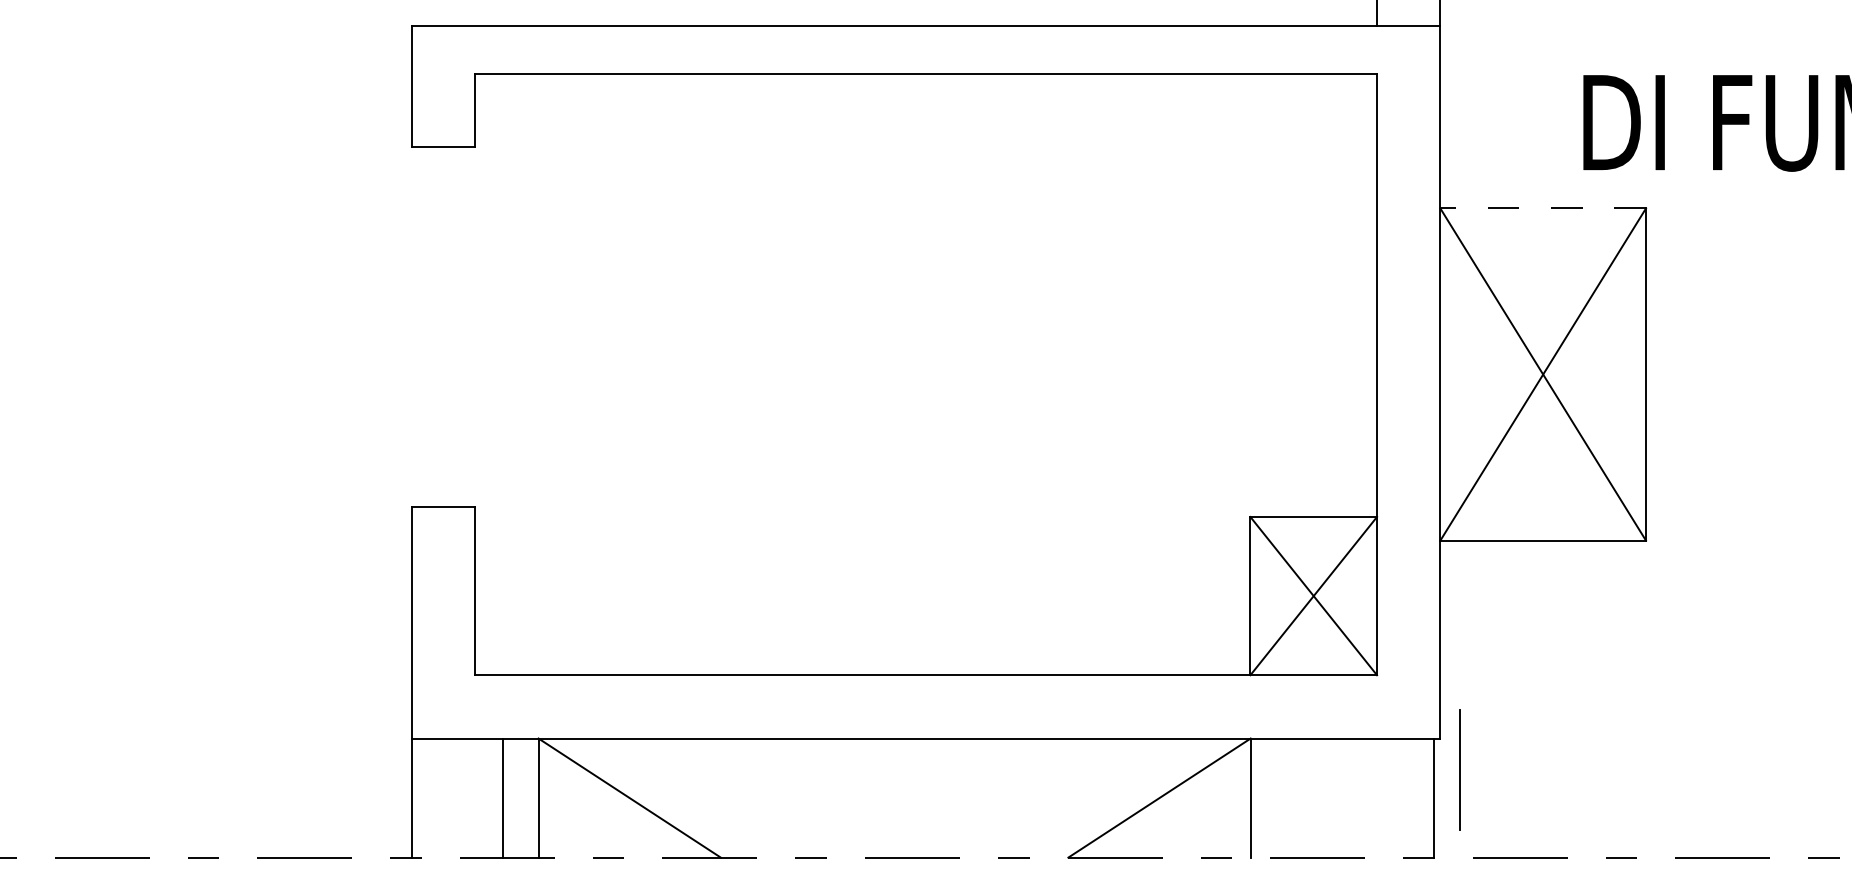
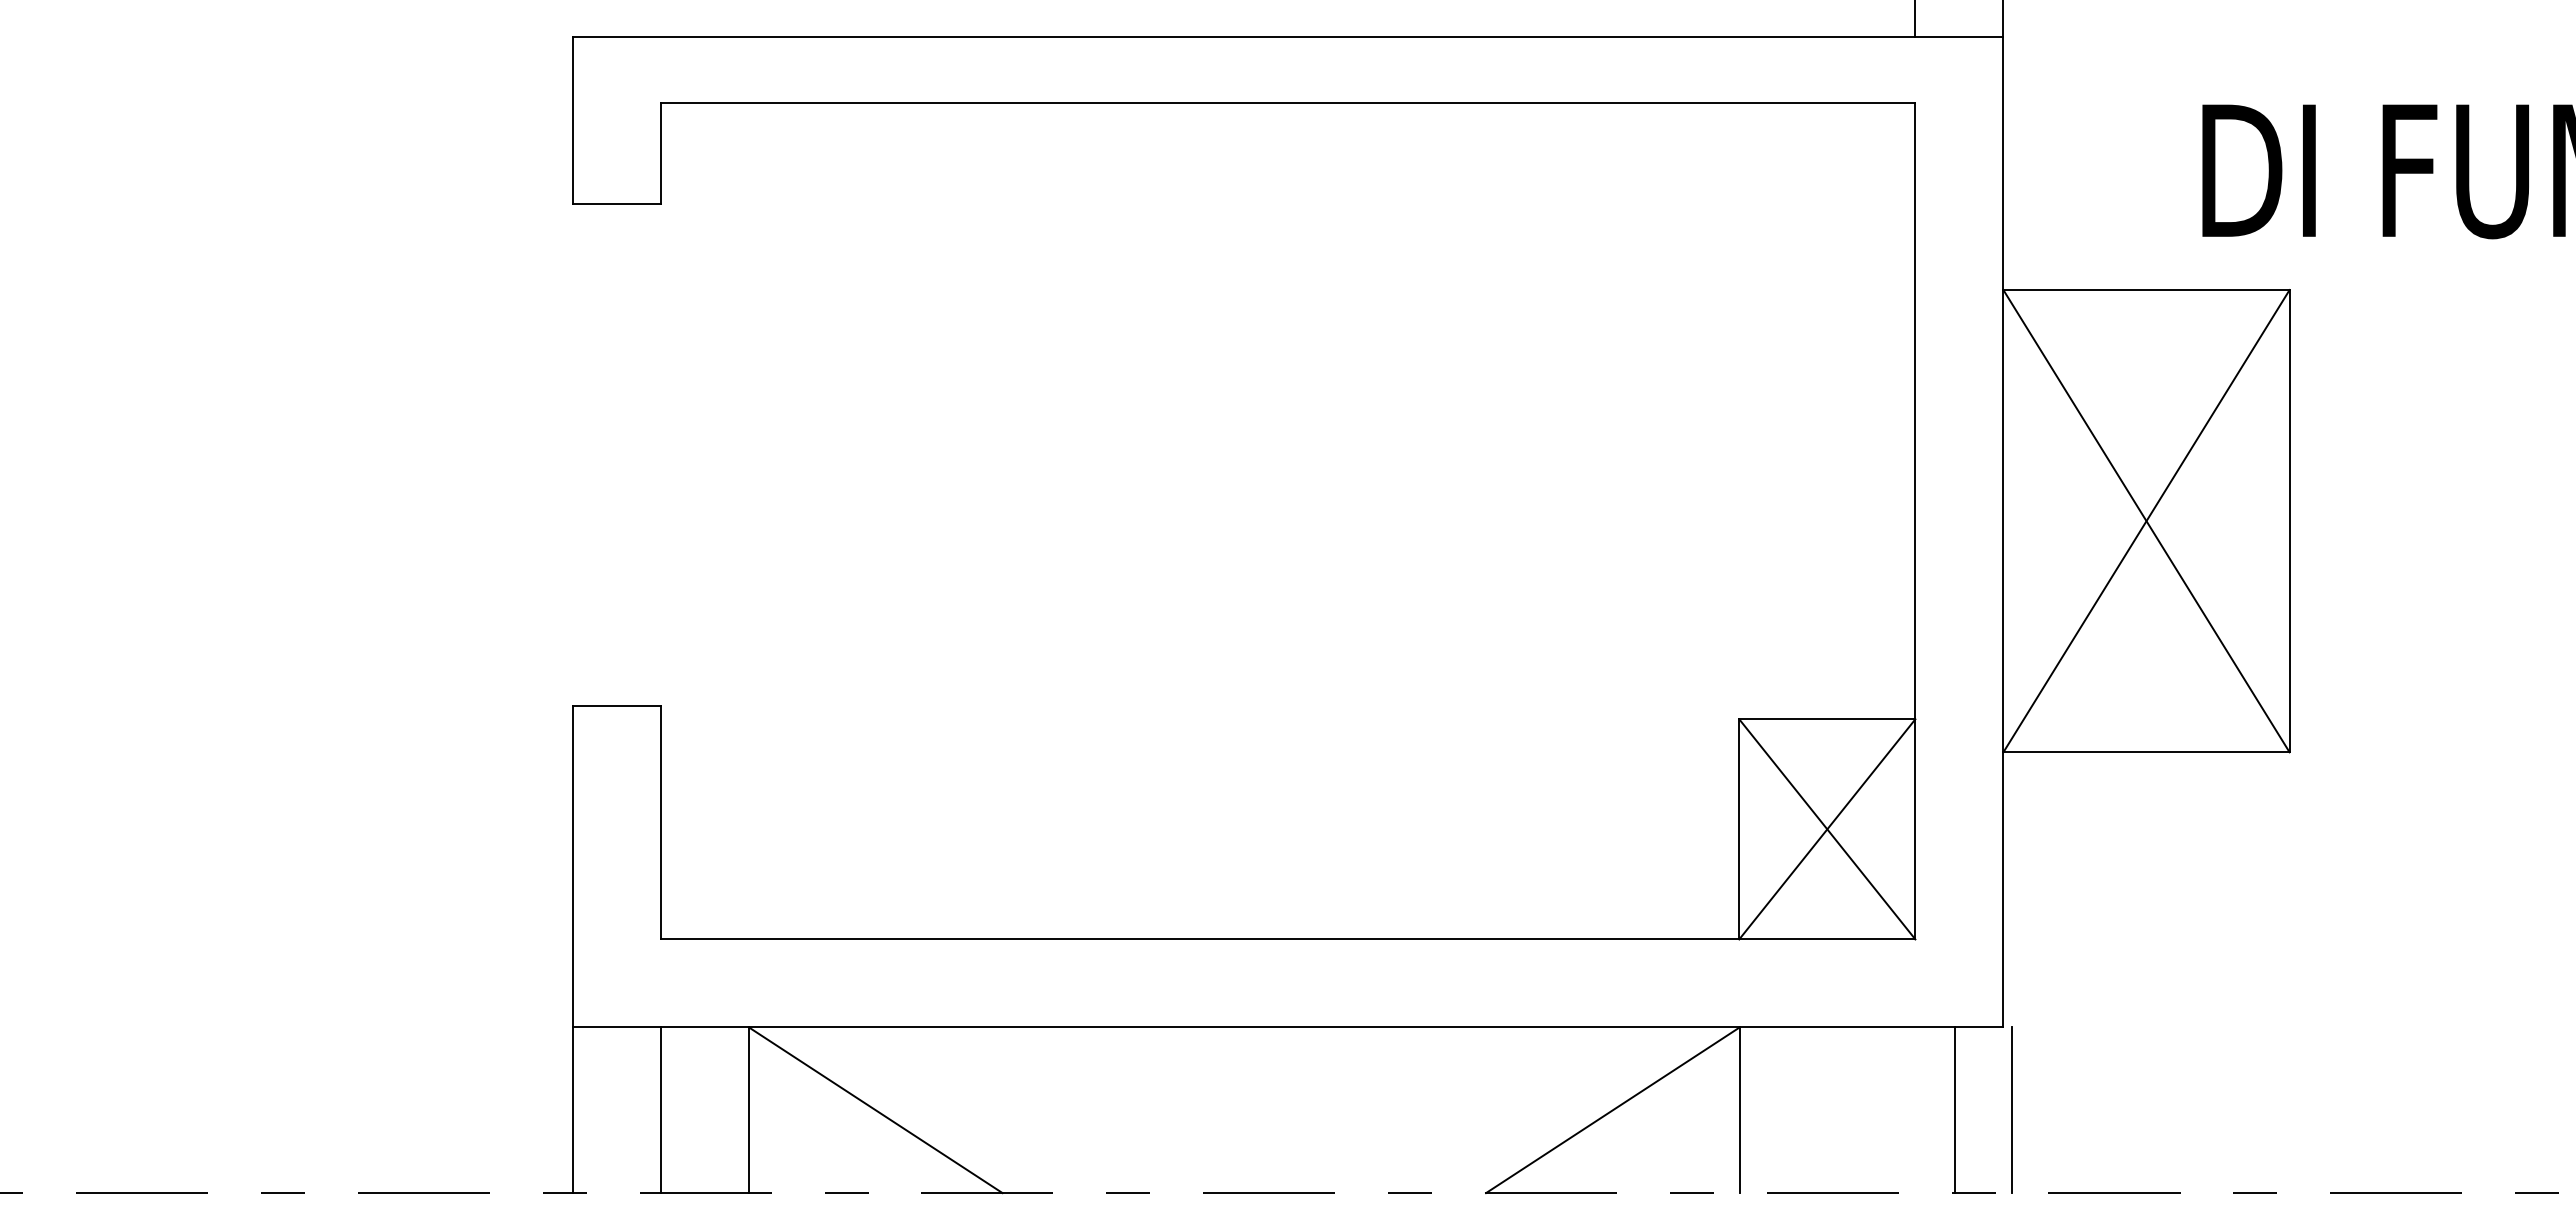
line: (1543, 208) -> (2146, 290), dashed -> solid
line: (1459, 769) -> (2011, 1109), moved
line: (502, 798) -> (660, 1110), moved
line: (1434, 798) -> (1955, 1110), moved

